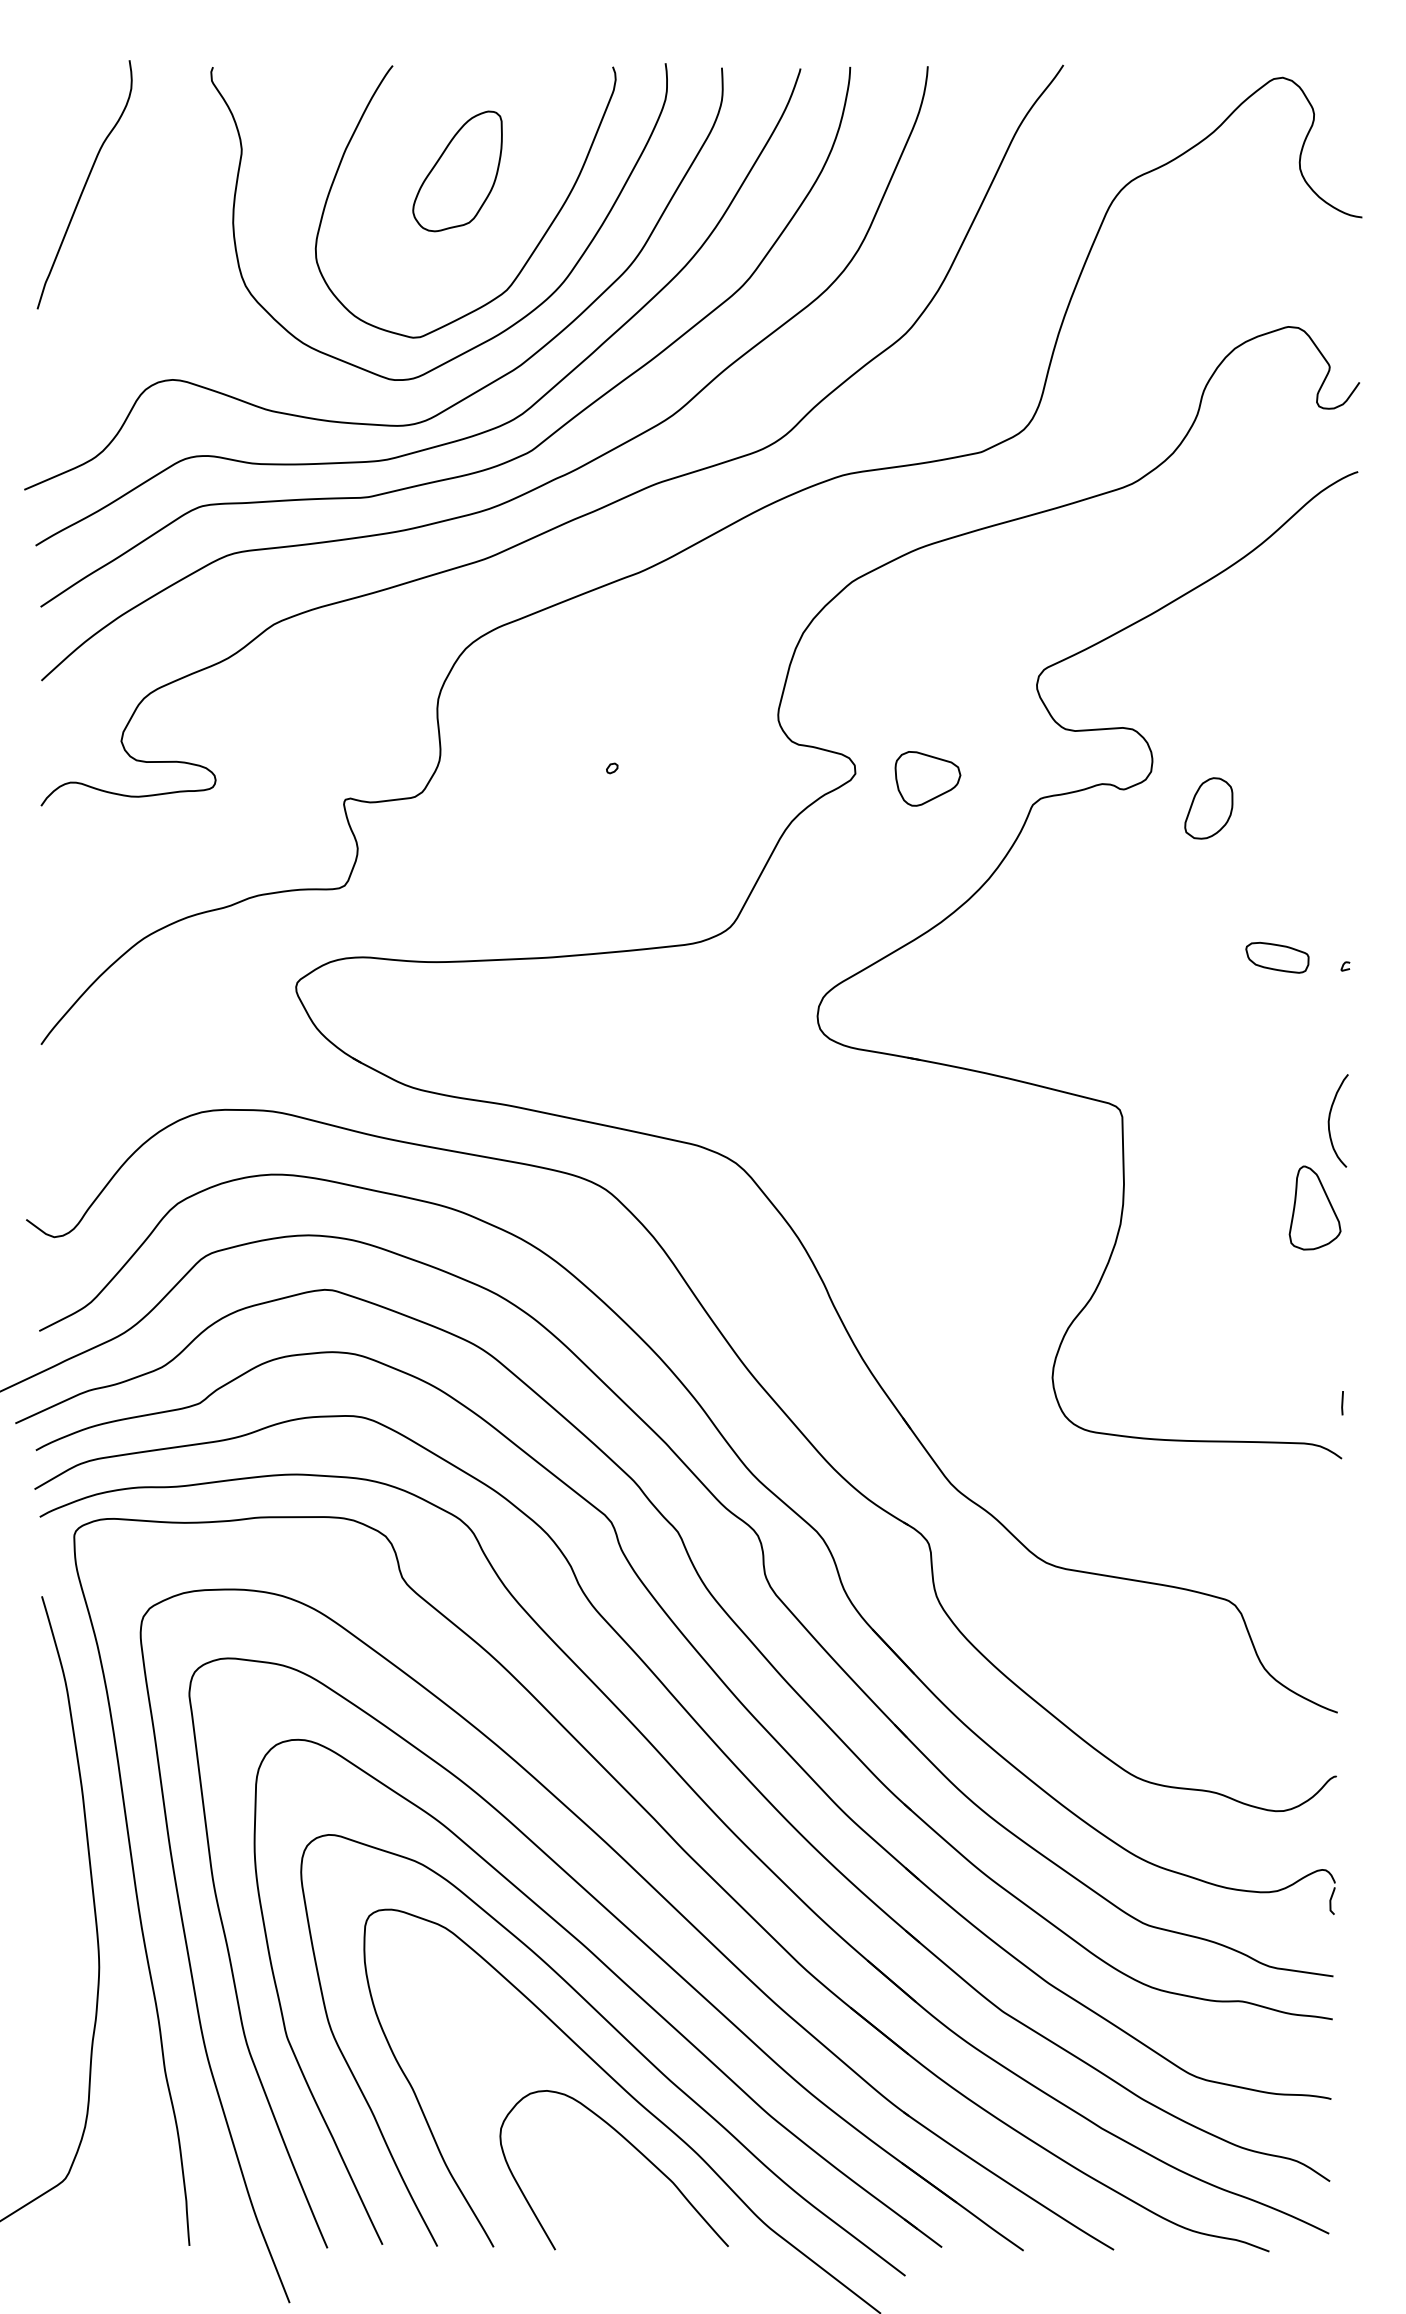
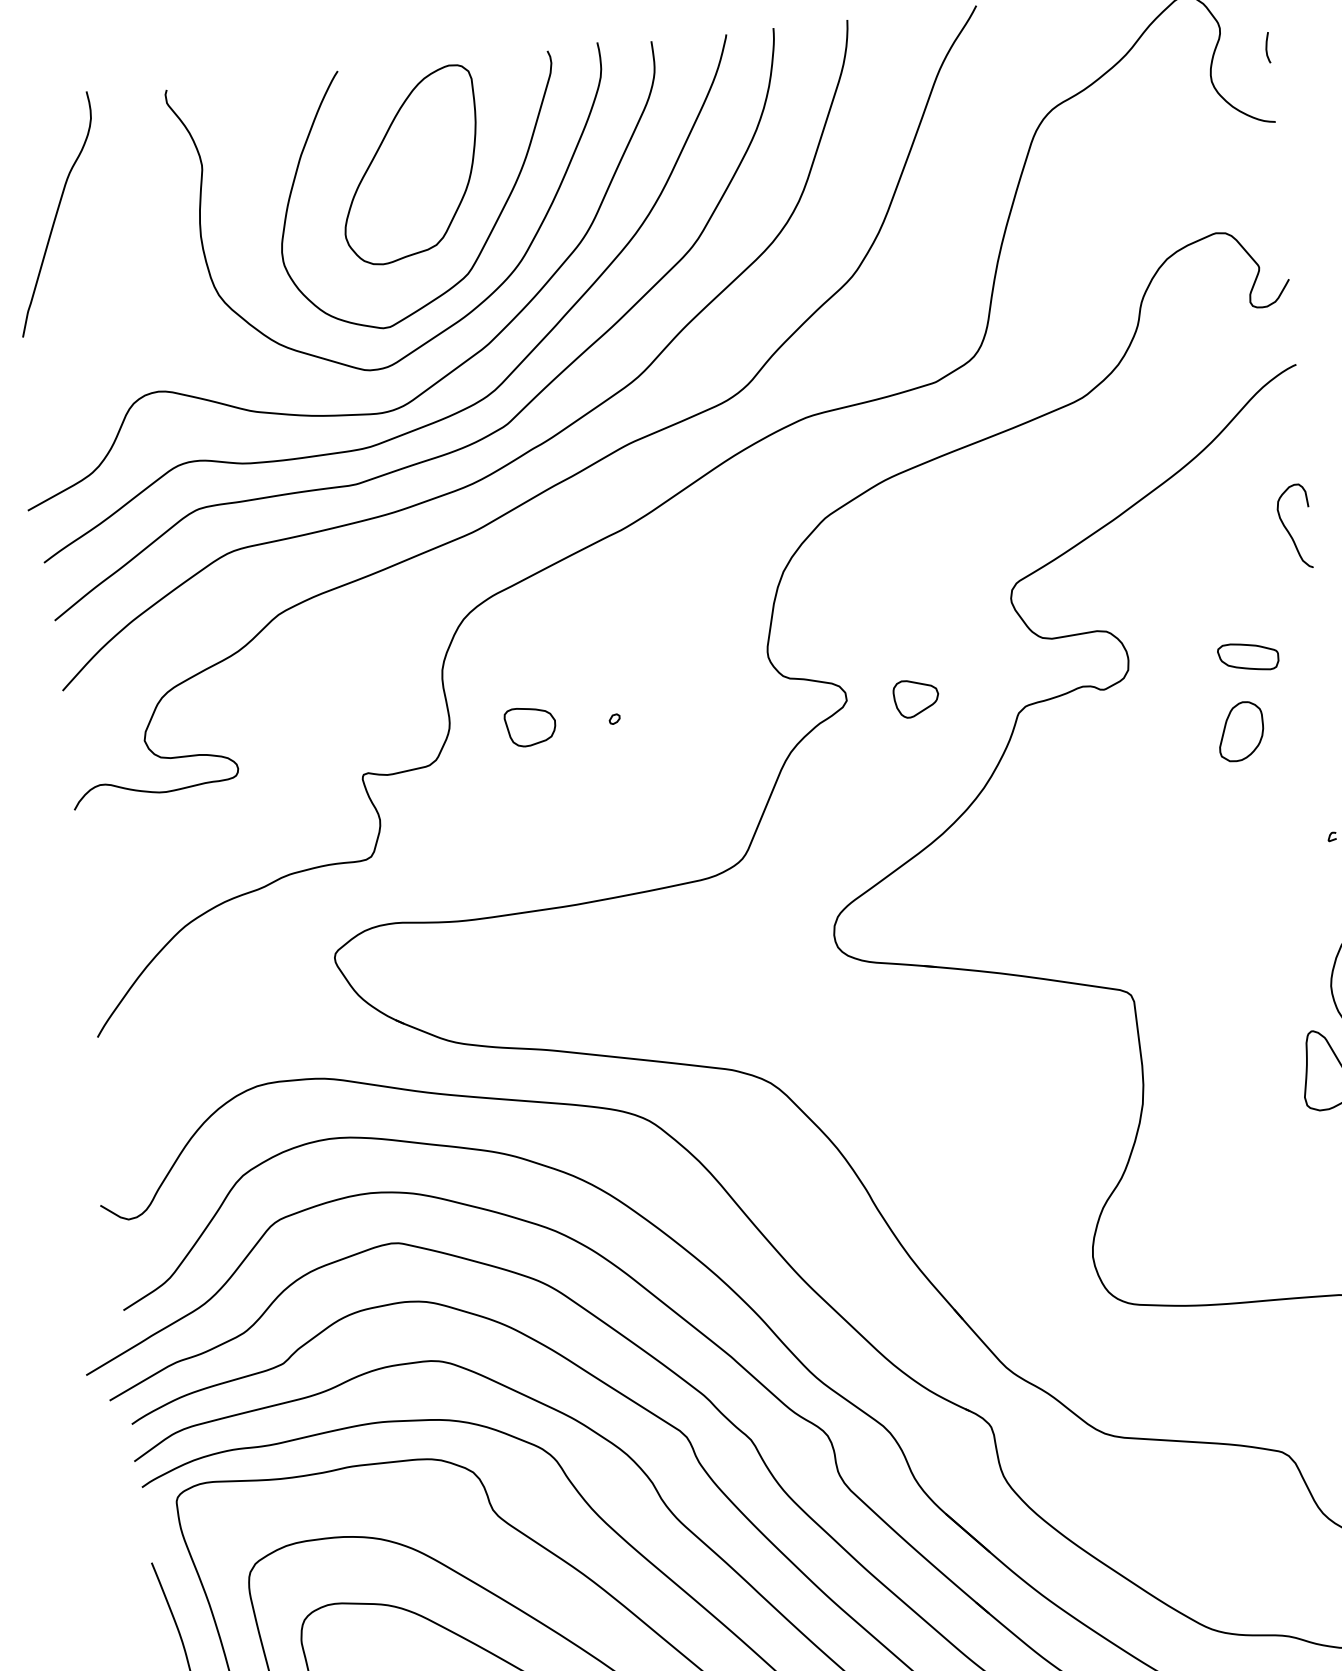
curve: (1361, 139) -> (1267, 47), added
part: (457, 171) -> (409, 165), size x1.67
curve: (1332, 643) -> (1288, 530), added
part: (523, 767) -> (530, 726), added
part: (927, 778) -> (915, 698), size x0.71
part: (1208, 808) -> (1240, 731), moved
part: (1277, 957) -> (1248, 656), moved

